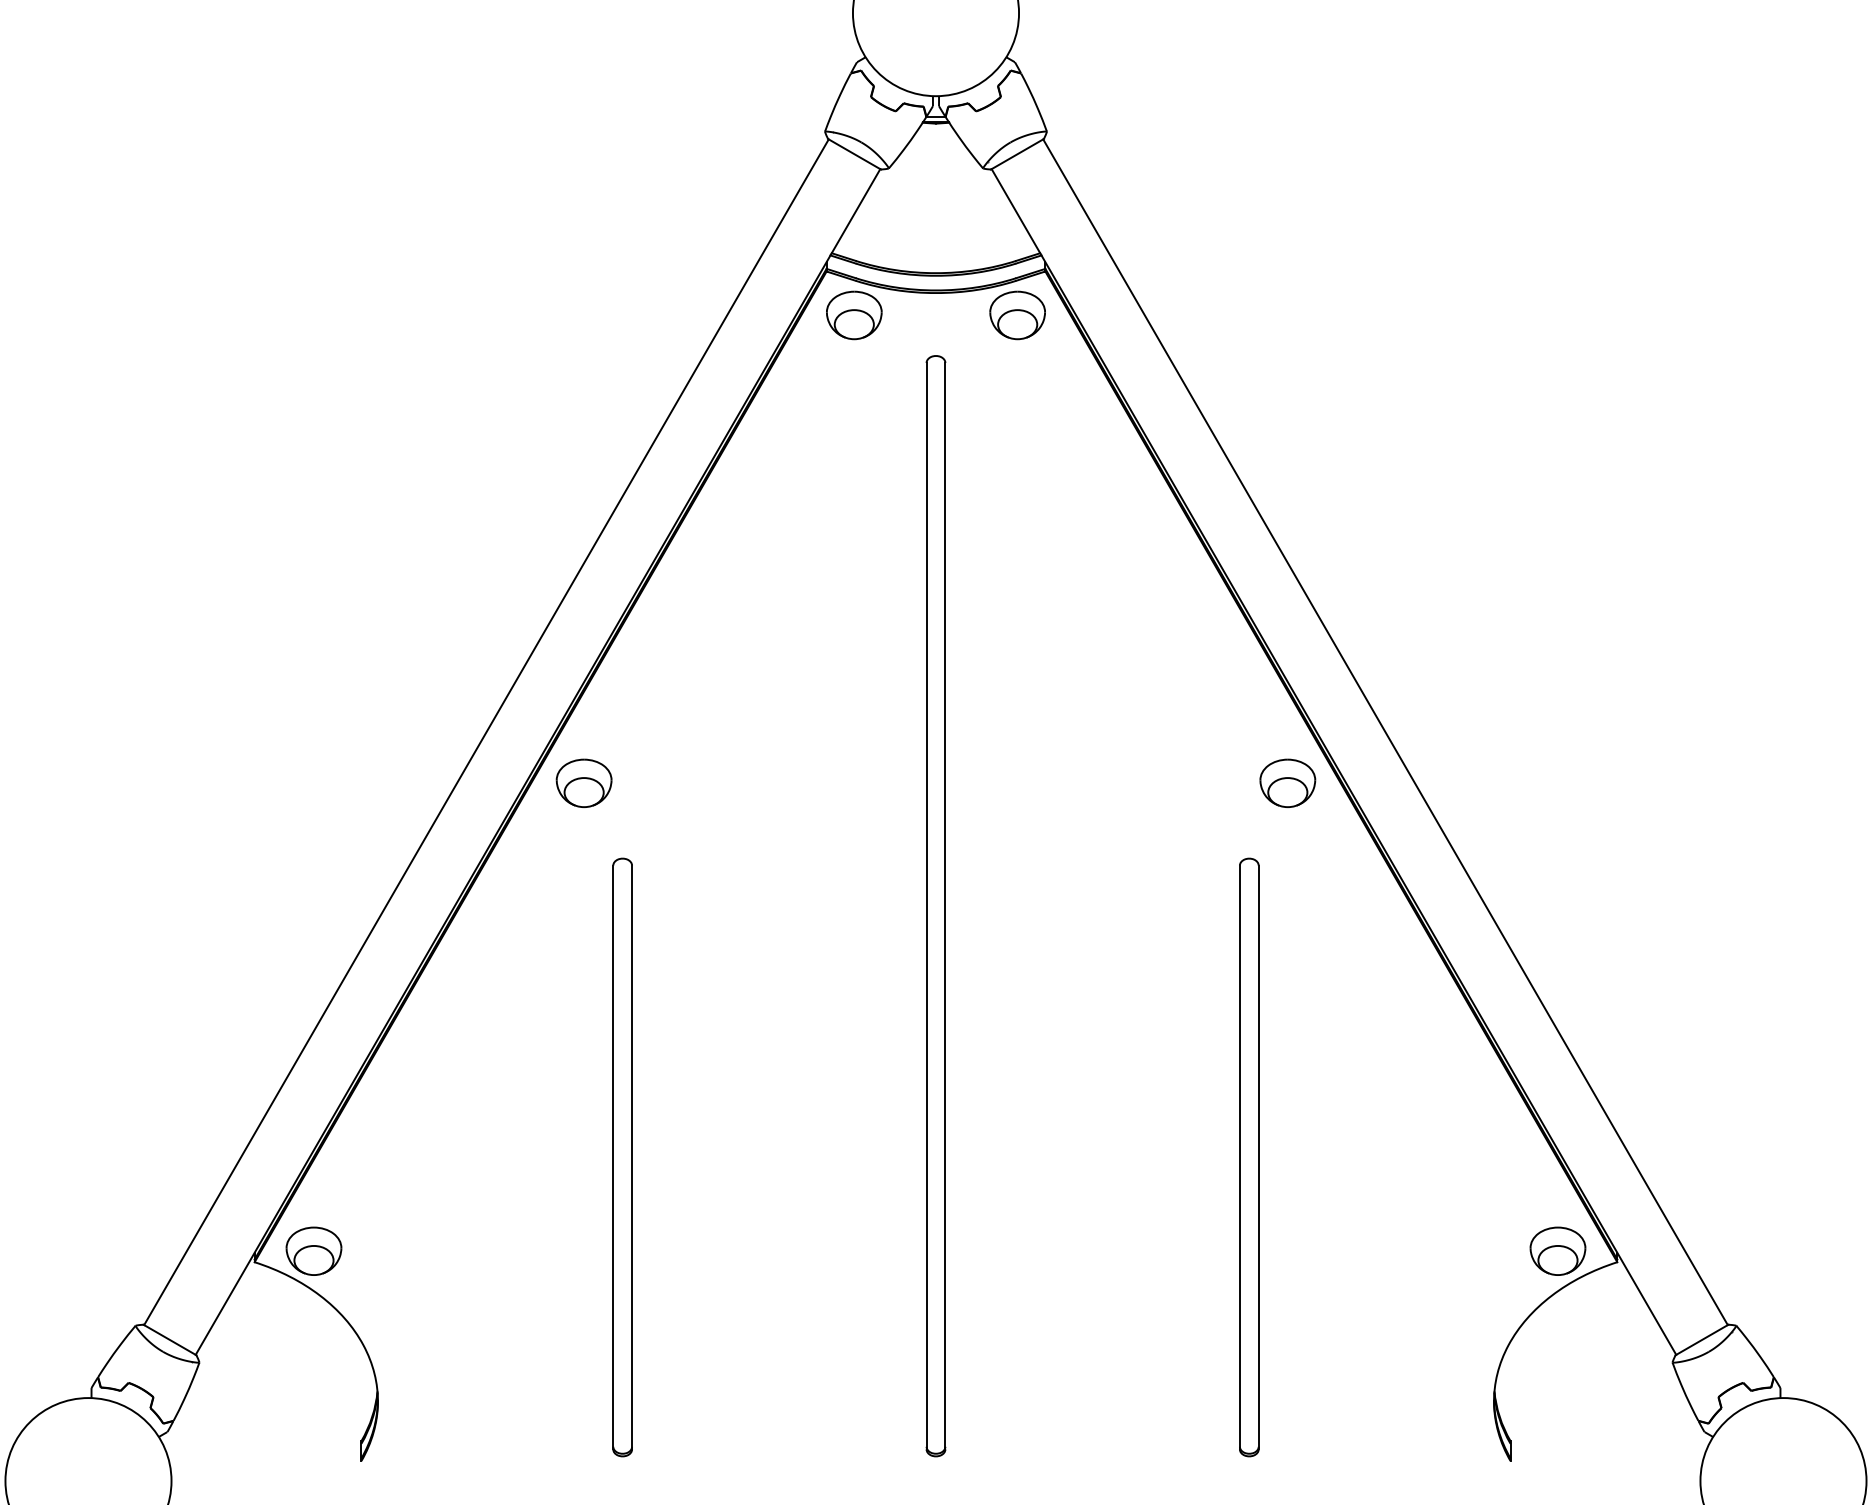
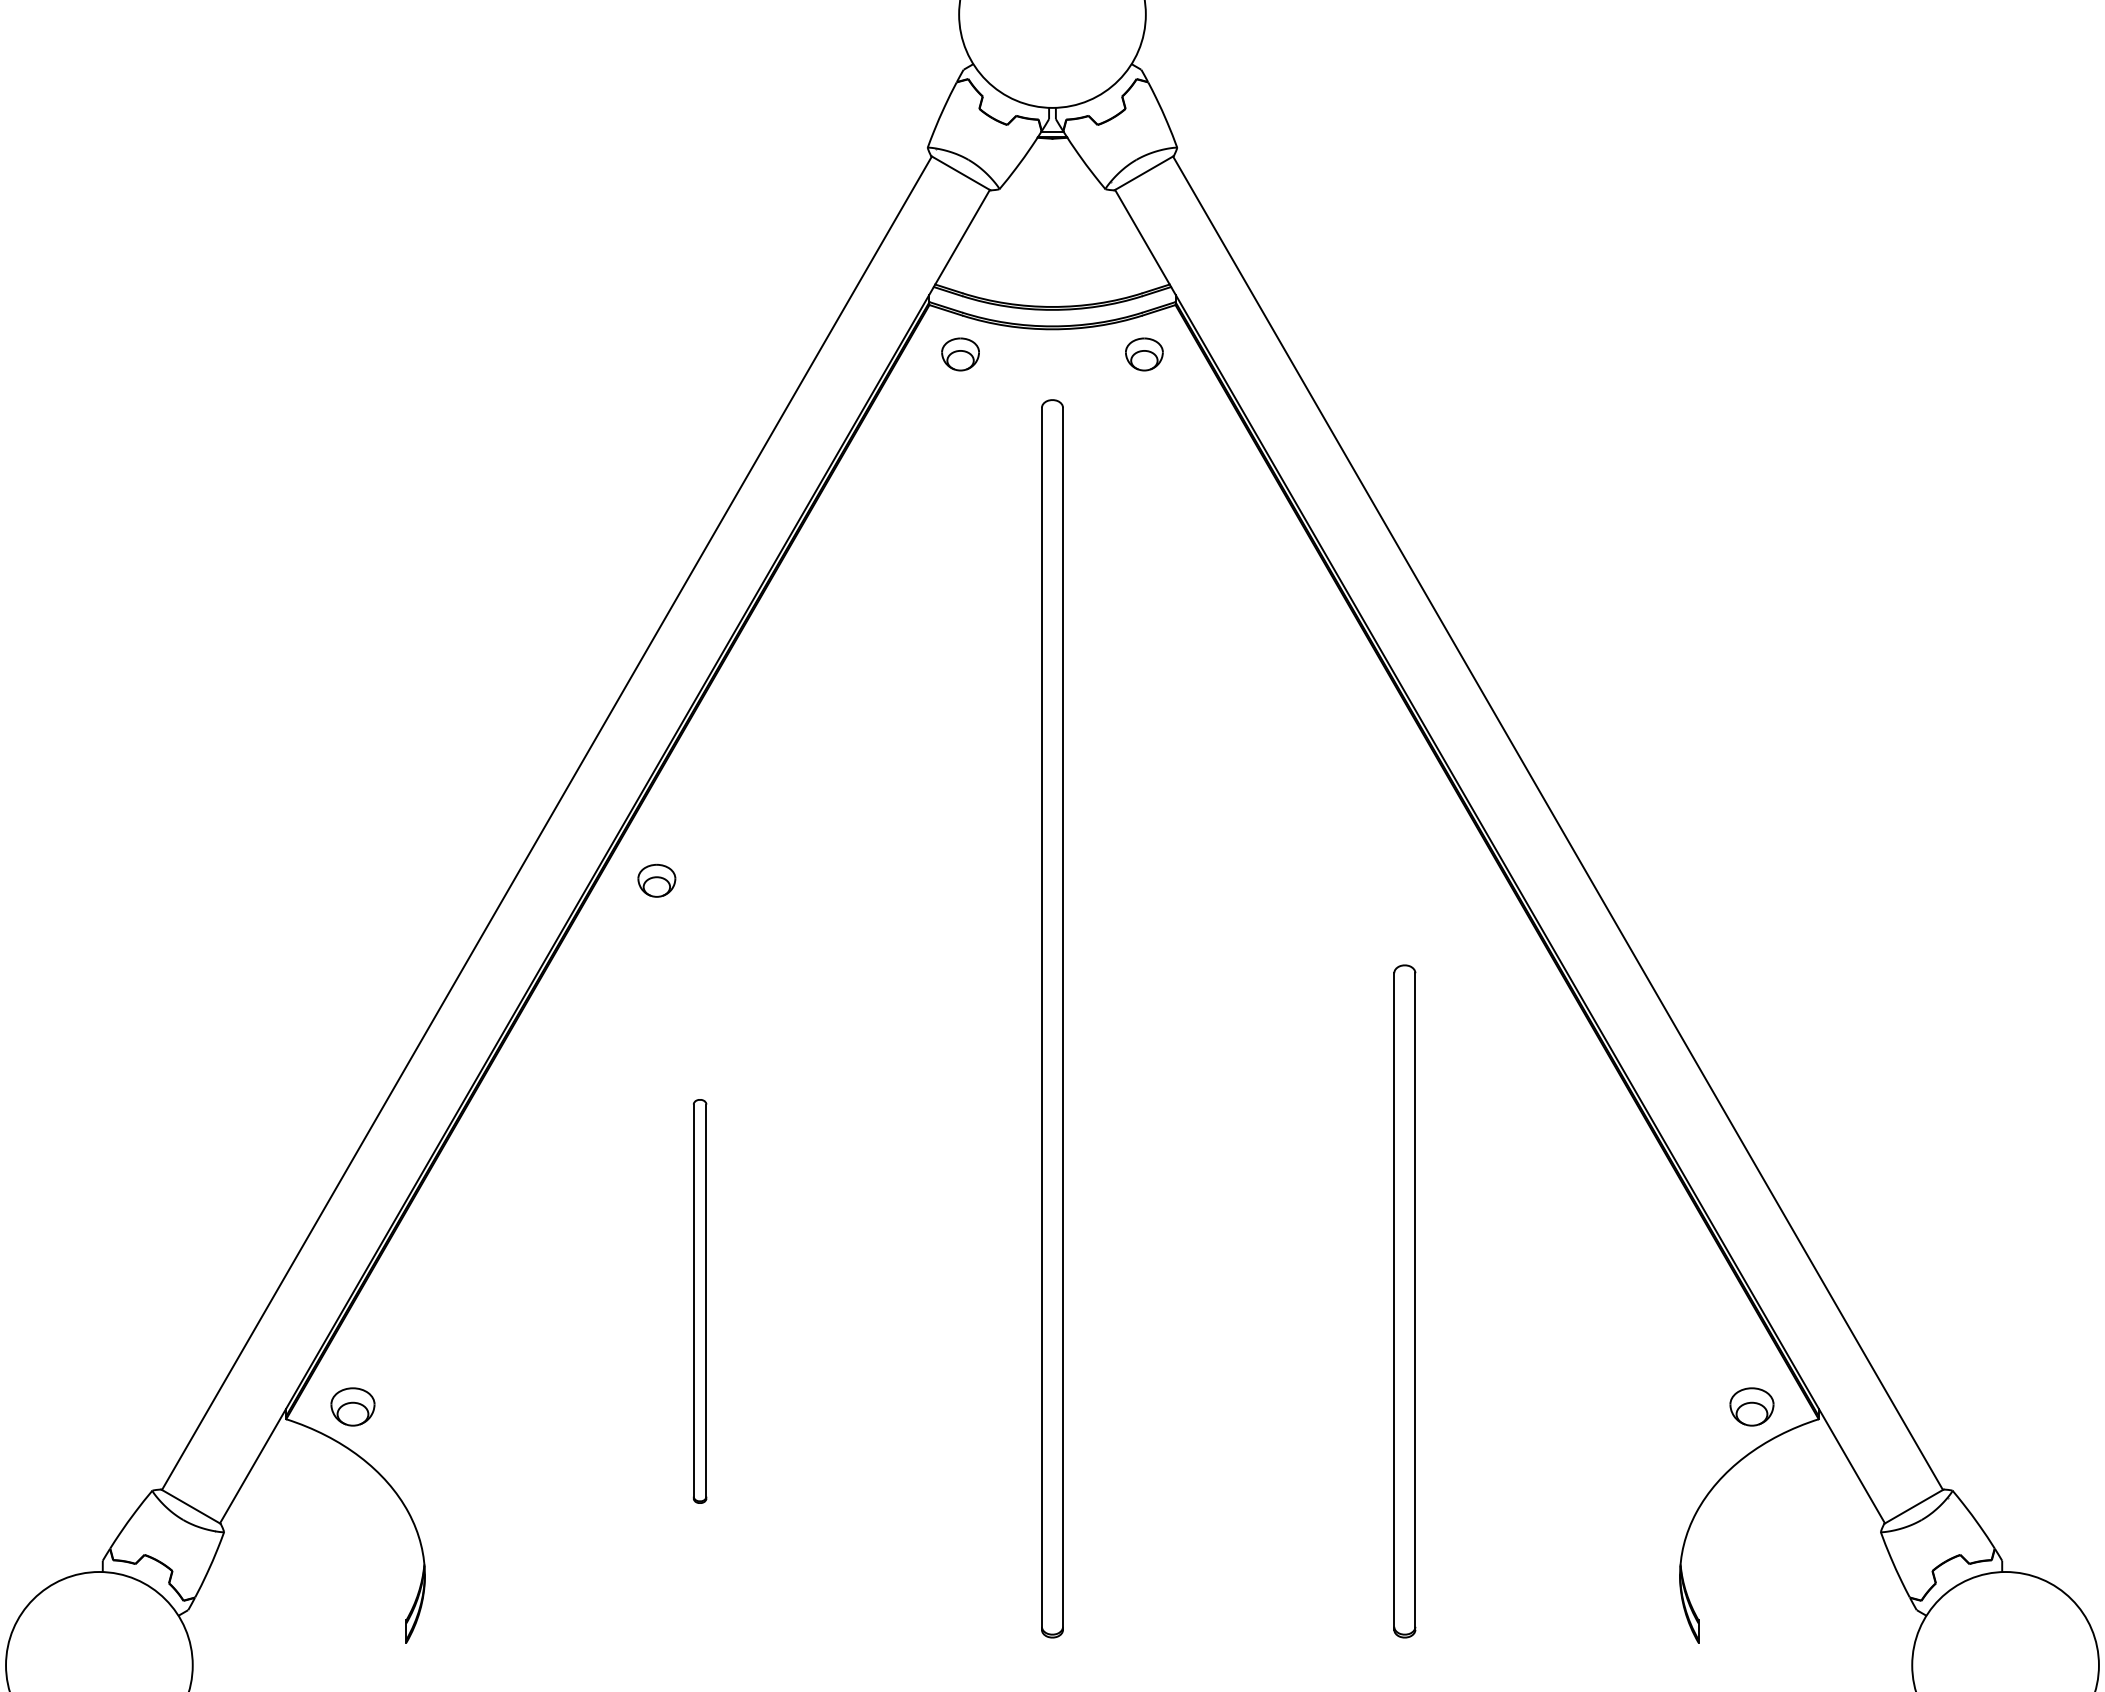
part: (854, 315) -> (960, 354), size x0.6
part: (1017, 315) -> (1144, 354), size x0.6
part: (583, 783) -> (656, 880), size x0.6
part: (1287, 783) -> (1447, 880), removed
part: (622, 1157) -> (699, 1301), size x0.6
part: (313, 1250) -> (352, 1406), size x0.7
part: (1557, 1250) -> (1751, 1406), size x0.7

